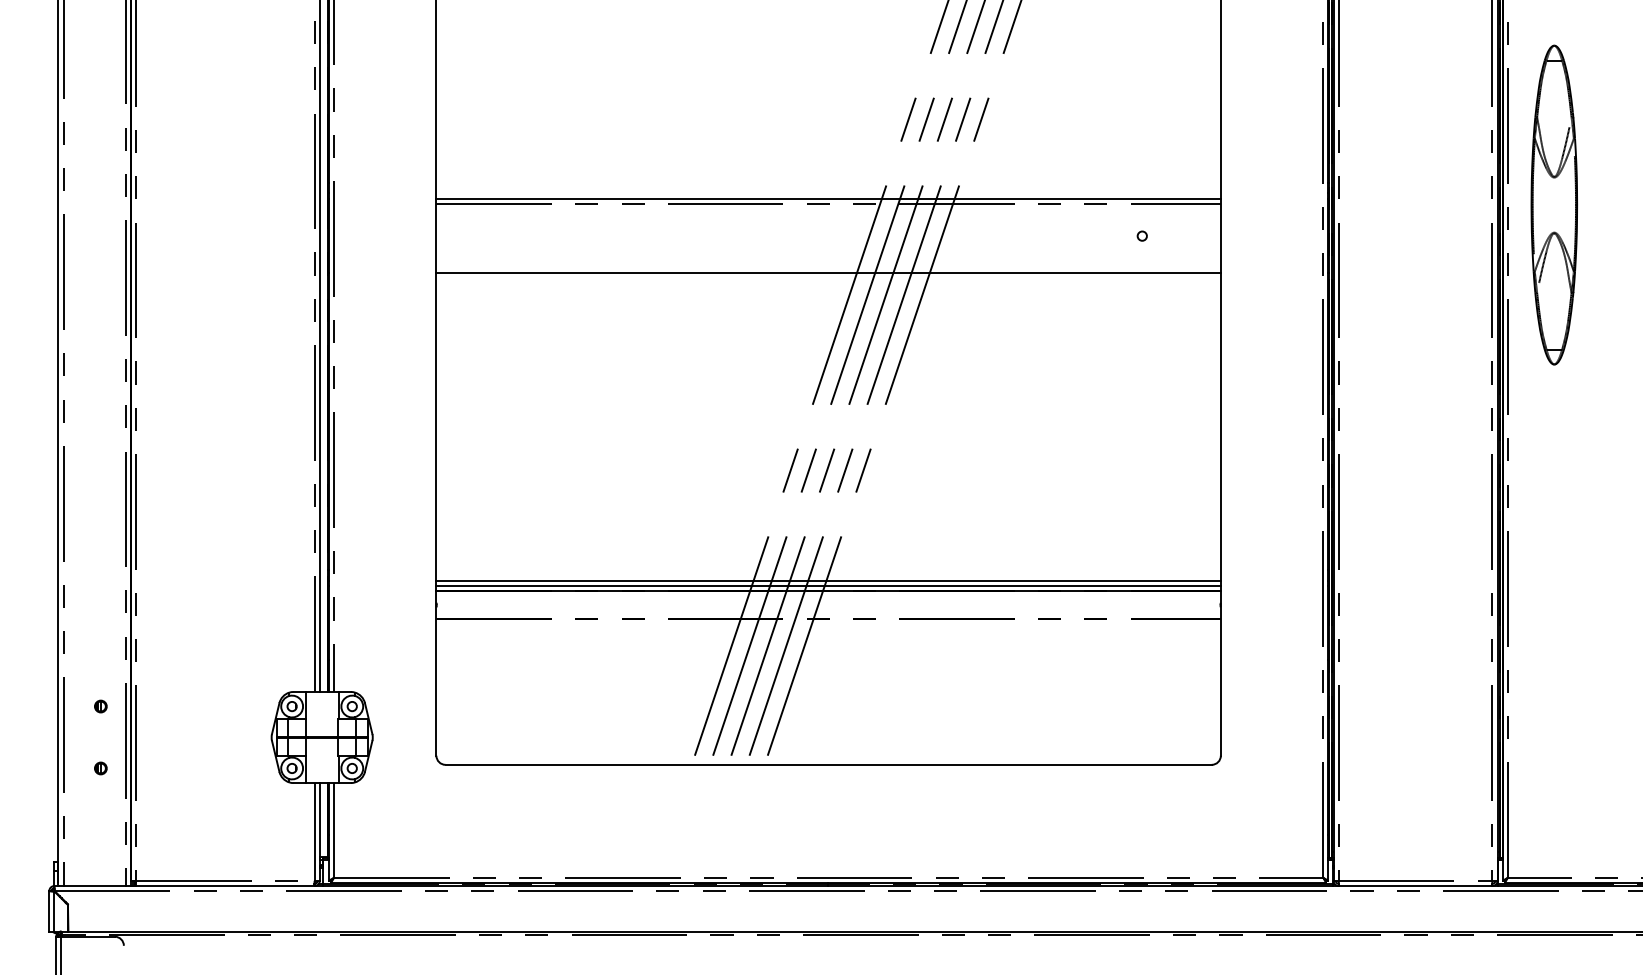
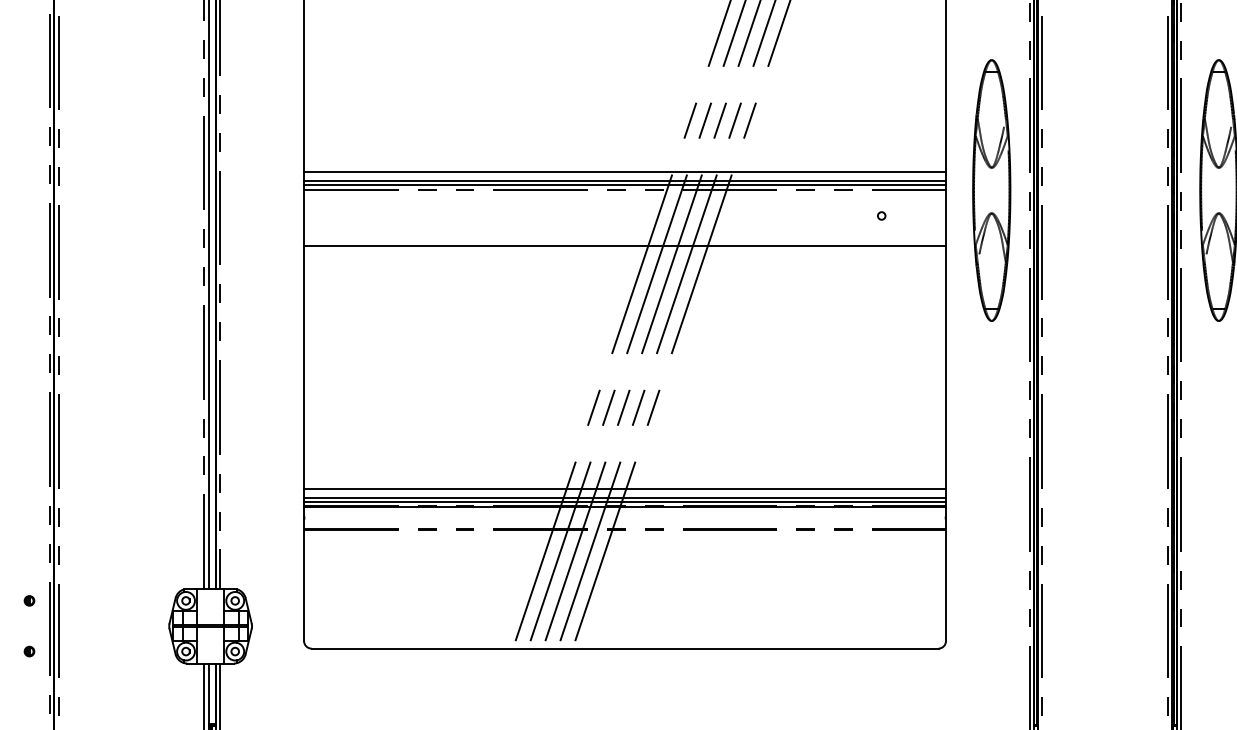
line: (828, 182) -> (624, 172), added
line: (828, 193) -> (624, 181), added
part: (1276, 204) -> (991, 190), added
line: (828, 569) -> (624, 488), added

